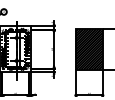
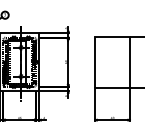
hatch: (89, 48) -> (112, 61), removed

